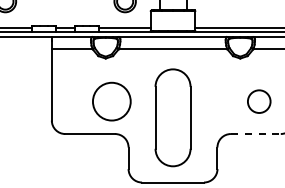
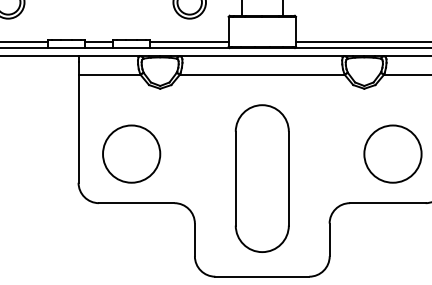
circle: (111, 101) -> (131, 153), moved
circle: (259, 101) -> (393, 153), size x1.67
line: (255, 134) -> (387, 203), dashed -> solid

